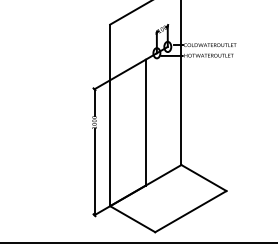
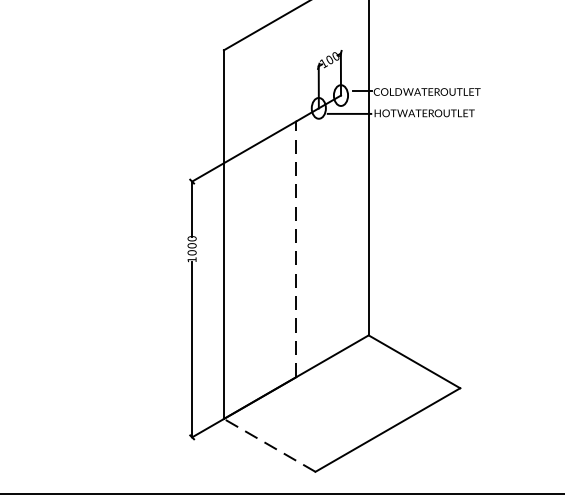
line: (145, 122) -> (295, 249), solid -> dashed
line: (132, 218) -> (269, 443), solid -> dashed

